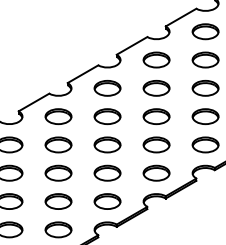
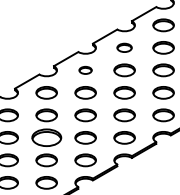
part: (156, 59) -> (124, 47), size x0.7
part: (107, 88) -> (85, 70), size x0.6
part: (58, 172) -> (46, 137), size x1.4

